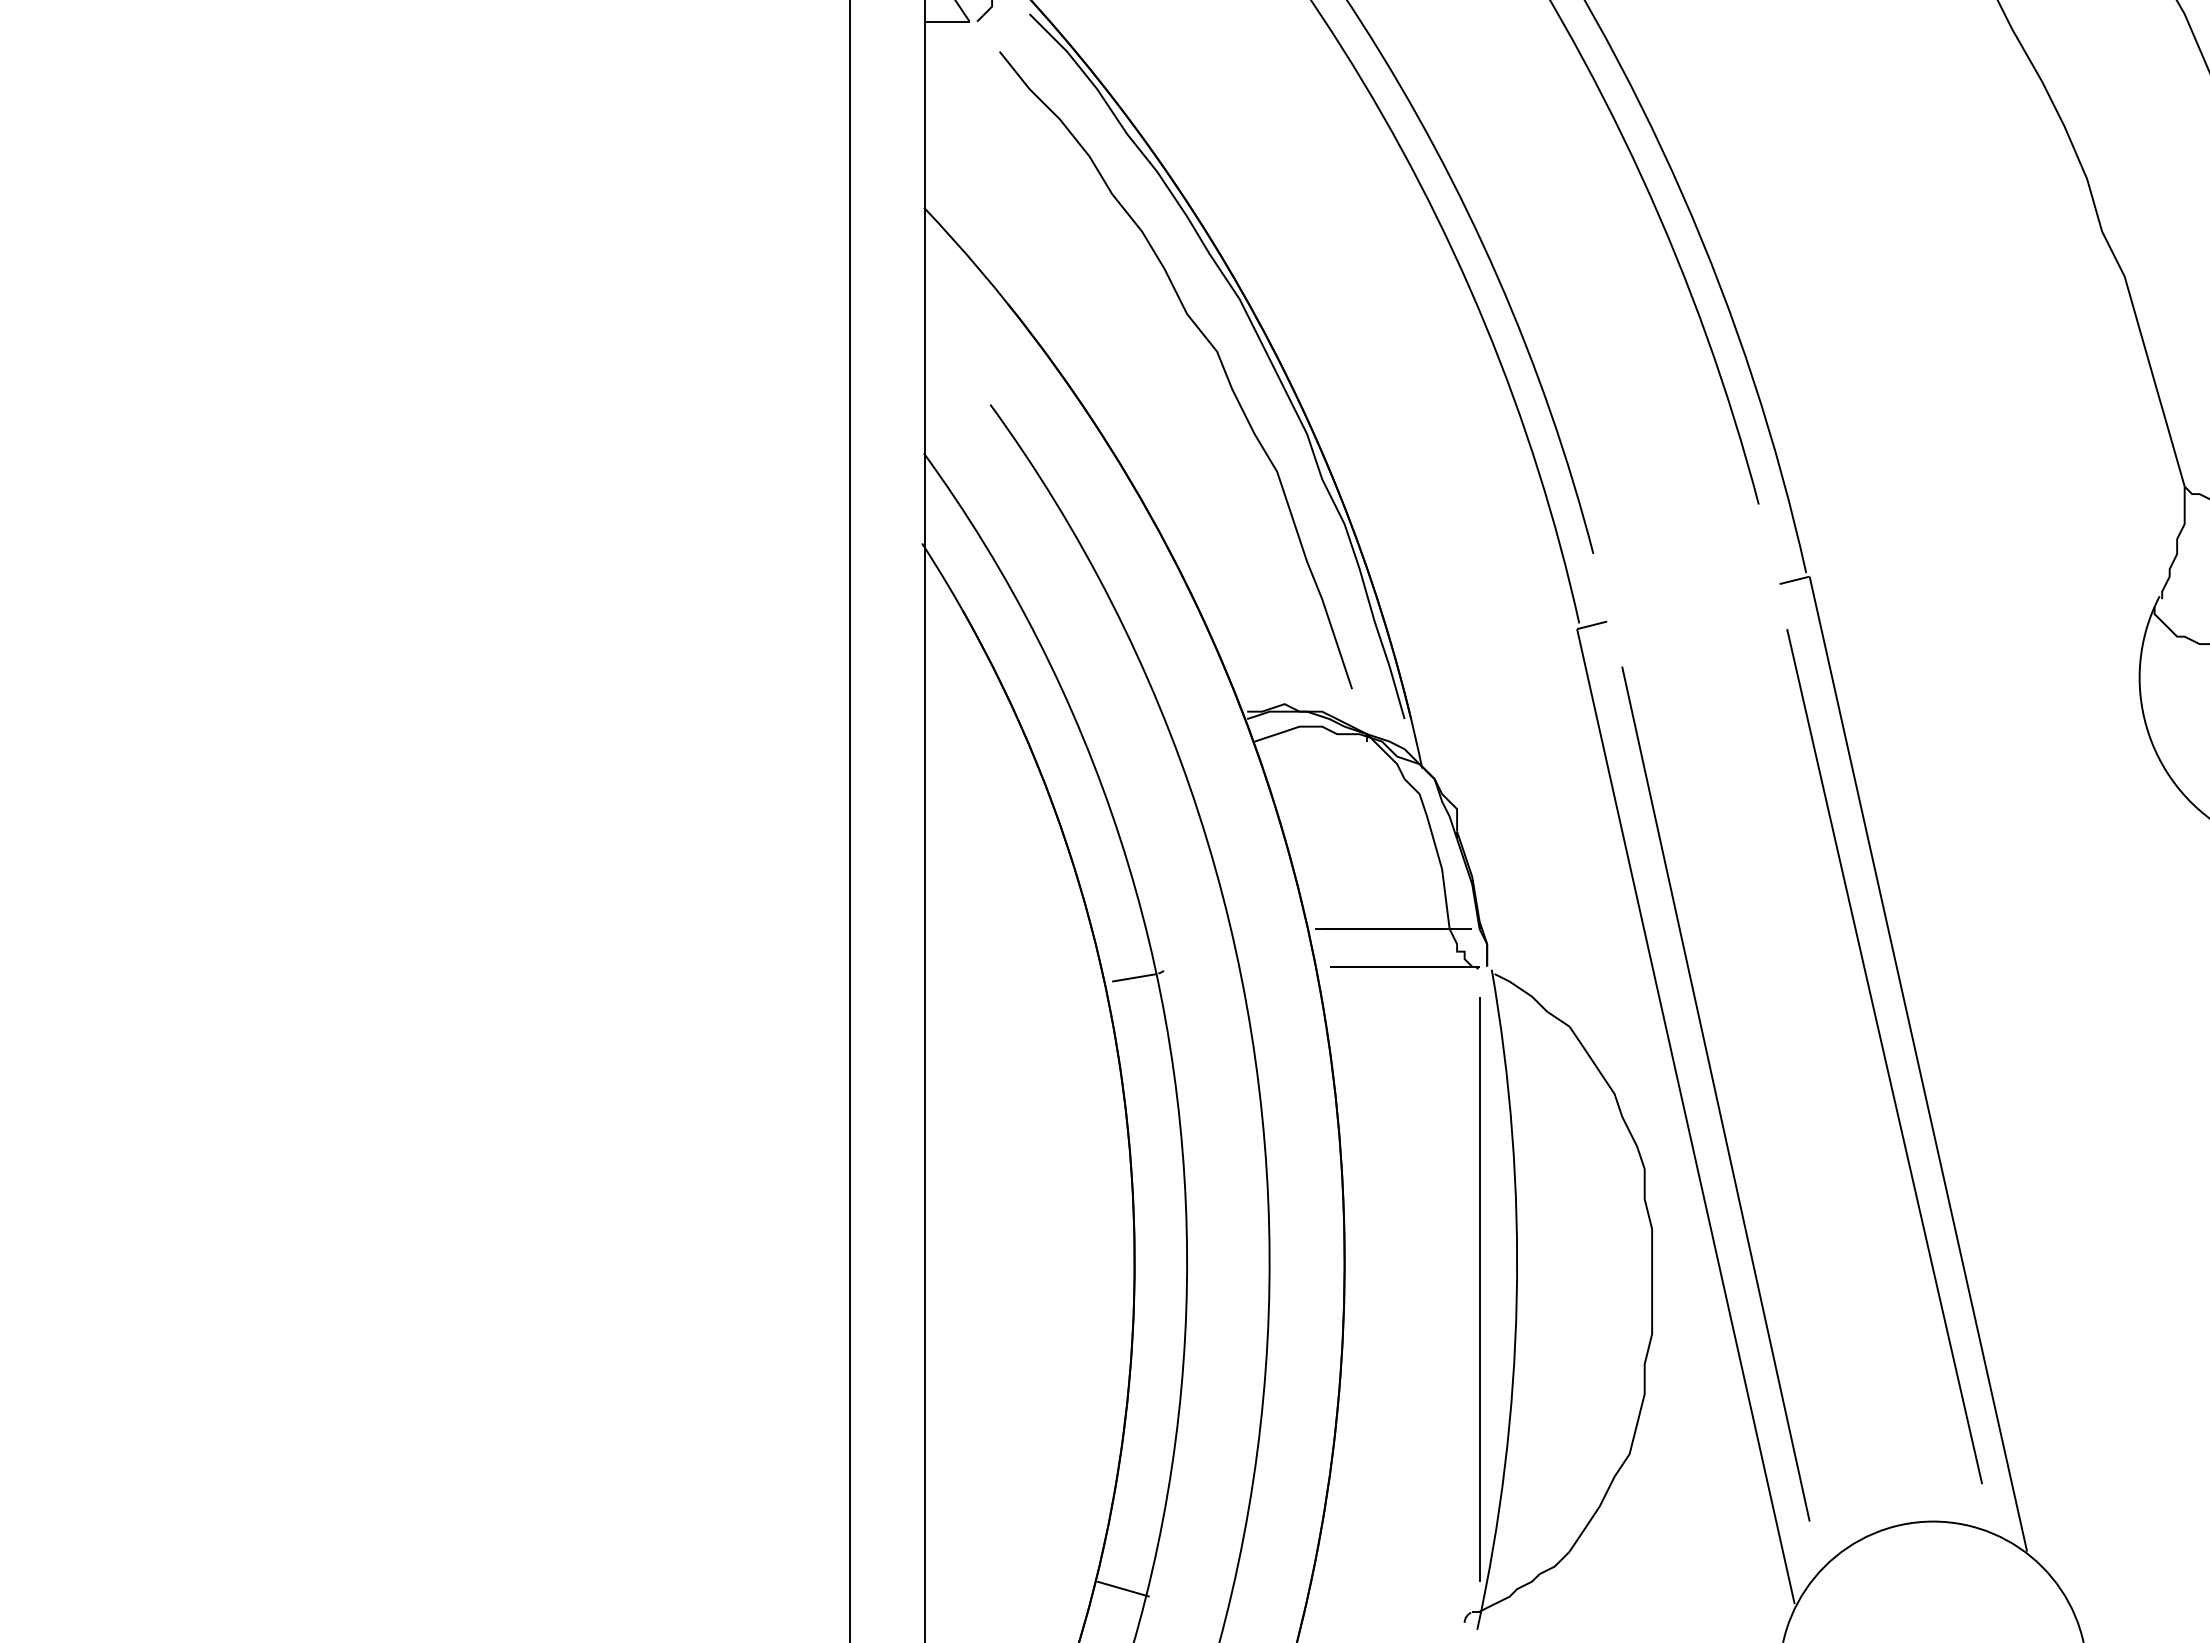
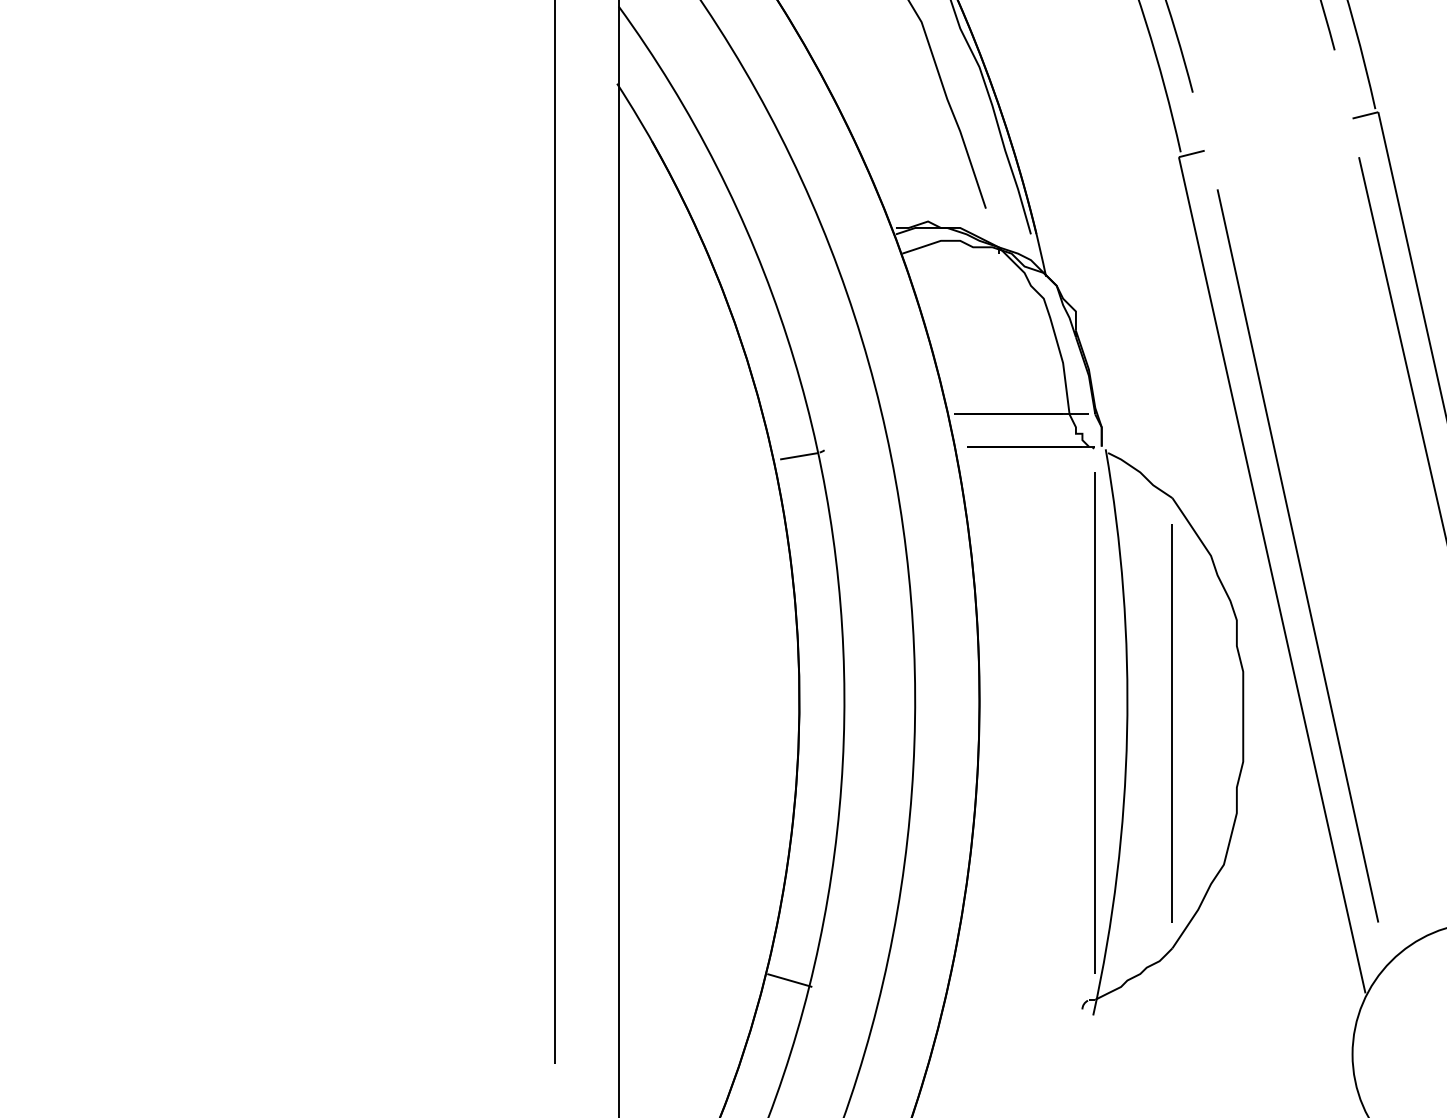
line: (1569, 1289) -> (1172, 723), added

